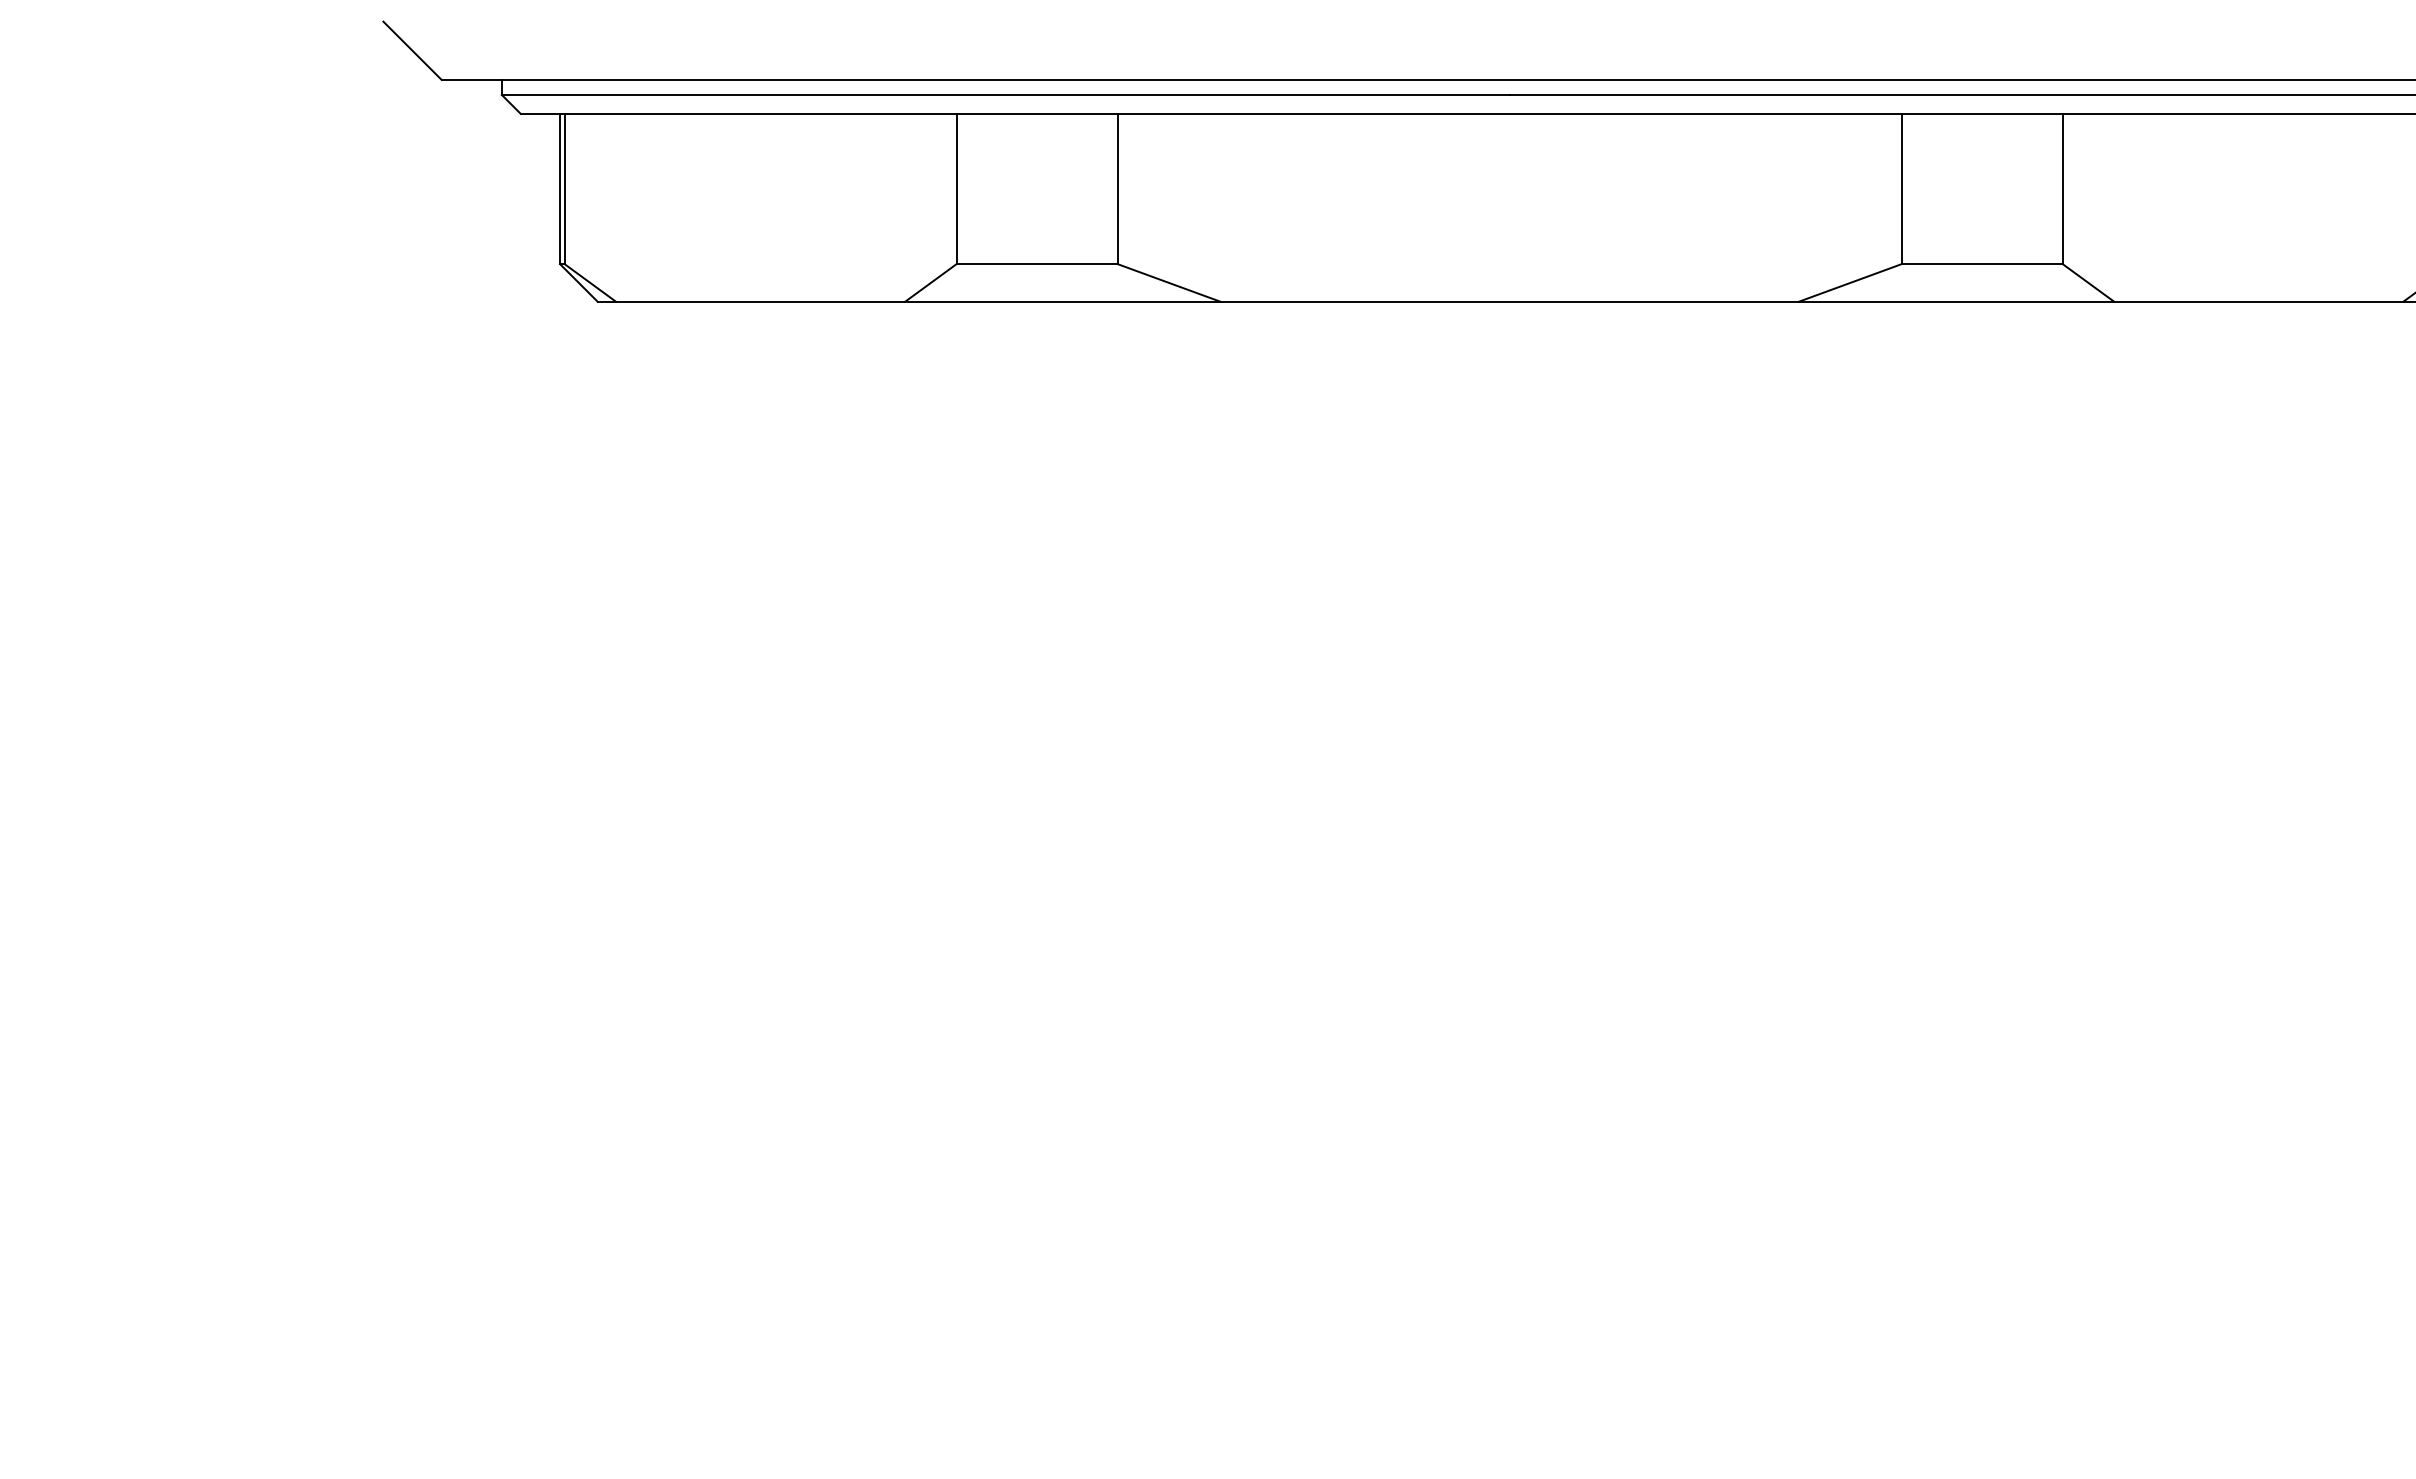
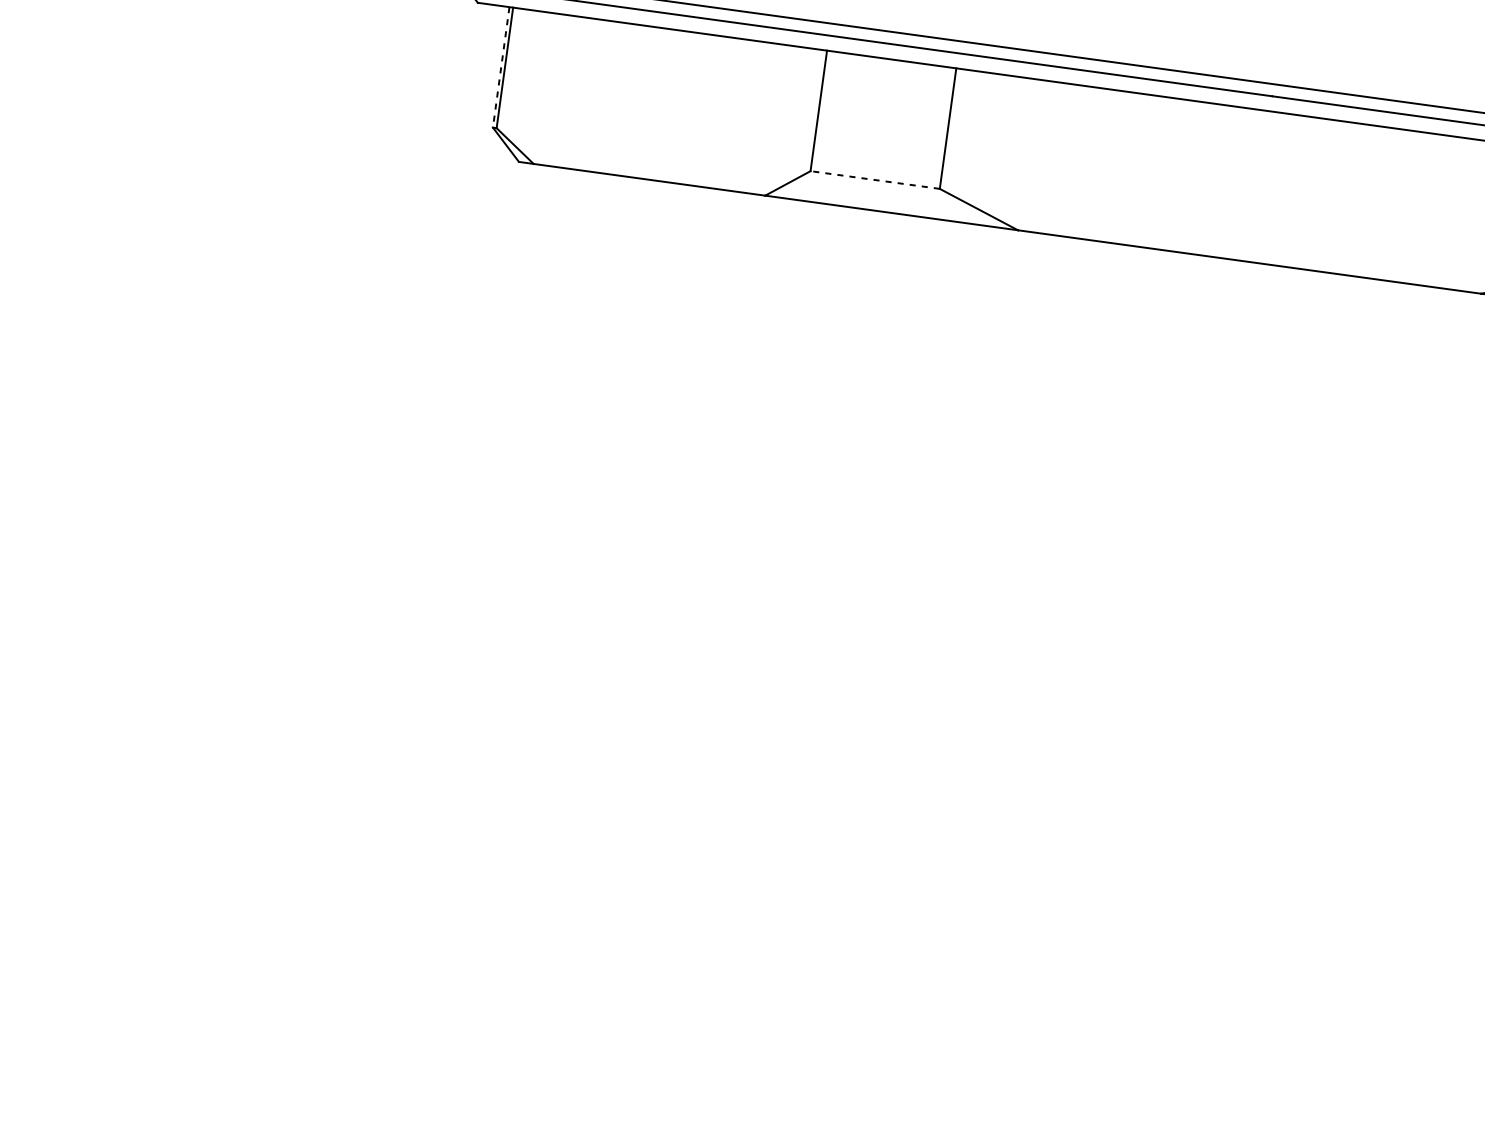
line: (560, 189) -> (501, 67), solid -> dashed
line: (1037, 264) -> (875, 180), solid -> dashed

